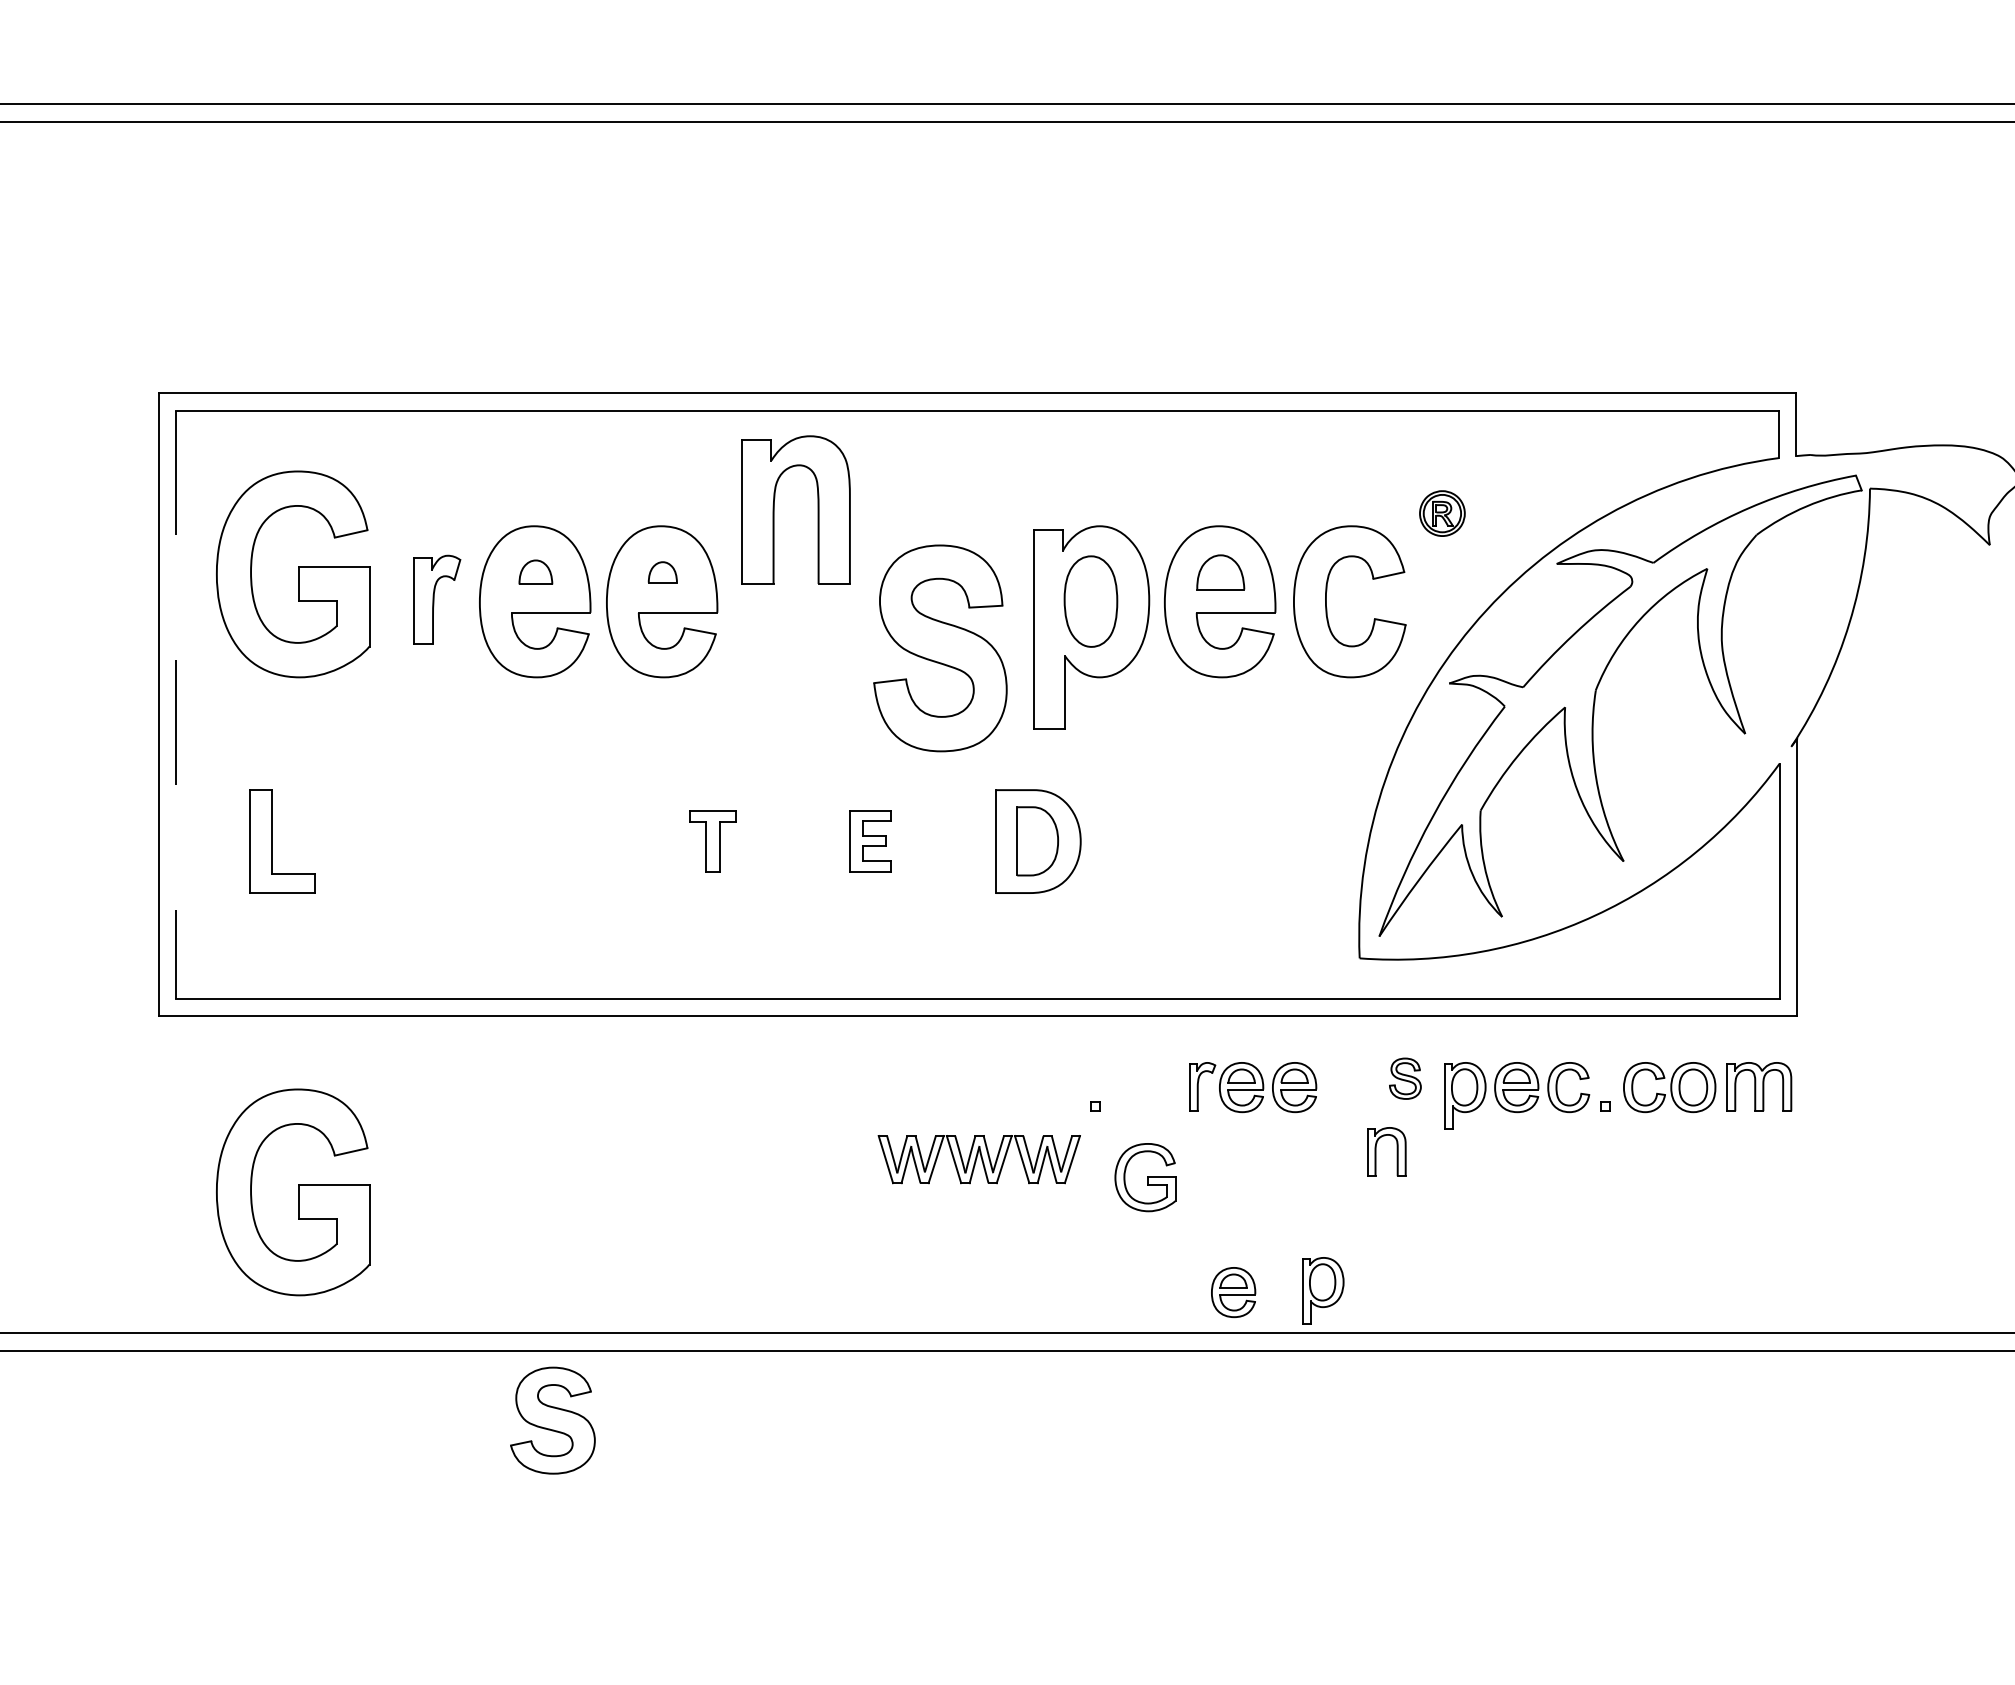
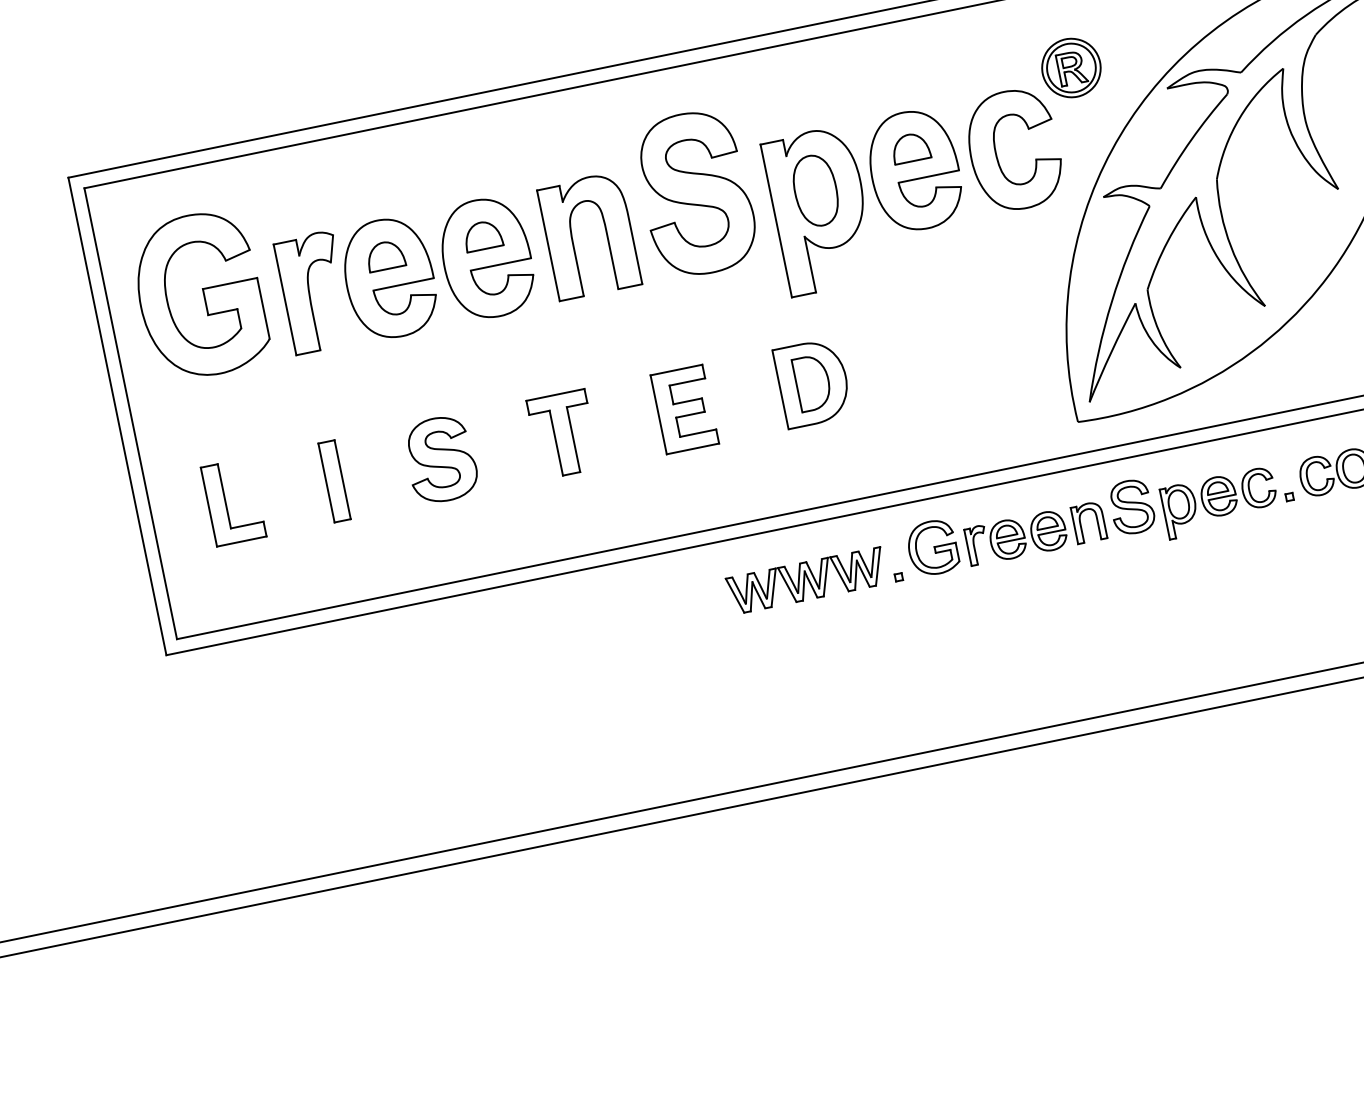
part: (774, 509) -> (572, 238), moved
part: (1442, 513) -> (1071, 67), size x1.67
part: (535, 572) -> (385, 255), size x1.43
part: (662, 572) -> (482, 235), size x1.67
part: (437, 599) -> (314, 292), size x1.67
part: (940, 648) -> (696, 193), moved
line: (176, 705) -> (130, 414), dashed -> solid
part: (414, 841) -> (334, 481), added
part: (712, 841) -> (563, 434), size x1.67
part: (870, 841) -> (684, 409), size x1.67
part: (1405, 1078) -> (1132, 506), size x1.67
part: (1376, 1151) -> (1081, 523), moved
part: (978, 1159) -> (806, 581), moved
part: (1145, 1177) -> (932, 547), moved
part: (293, 1192) -> (297, 769), removed
part: (1323, 1290) -> (1102, 682), removed
part: (1233, 1292) -> (1033, 698), removed
part: (552, 1420) -> (440, 459), moved

